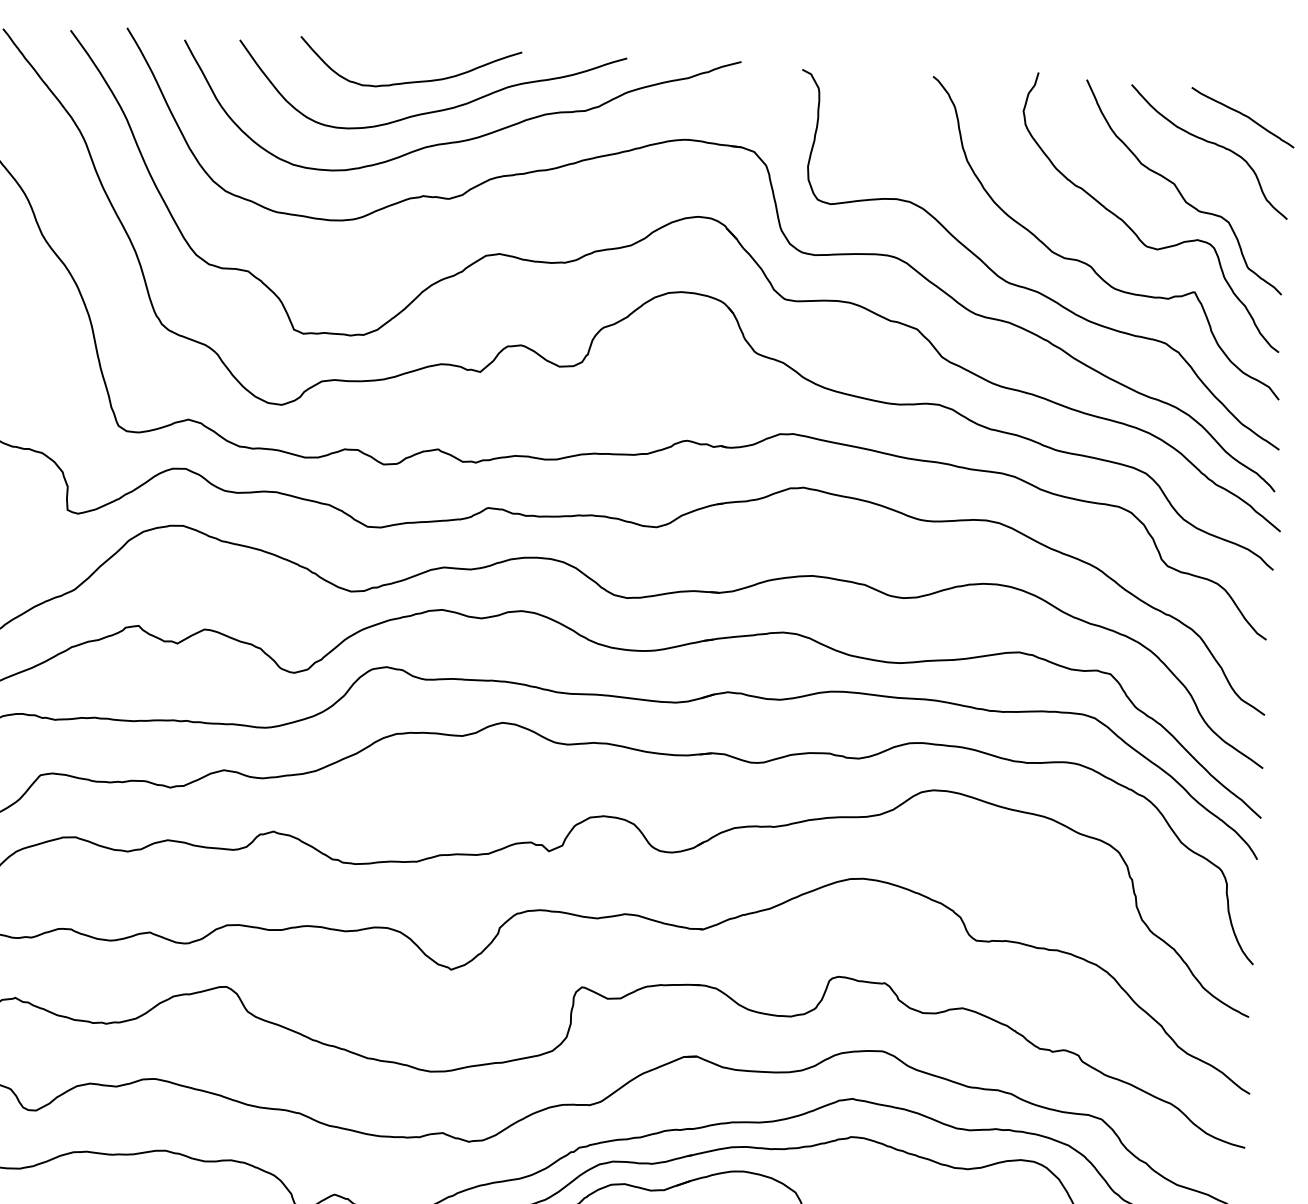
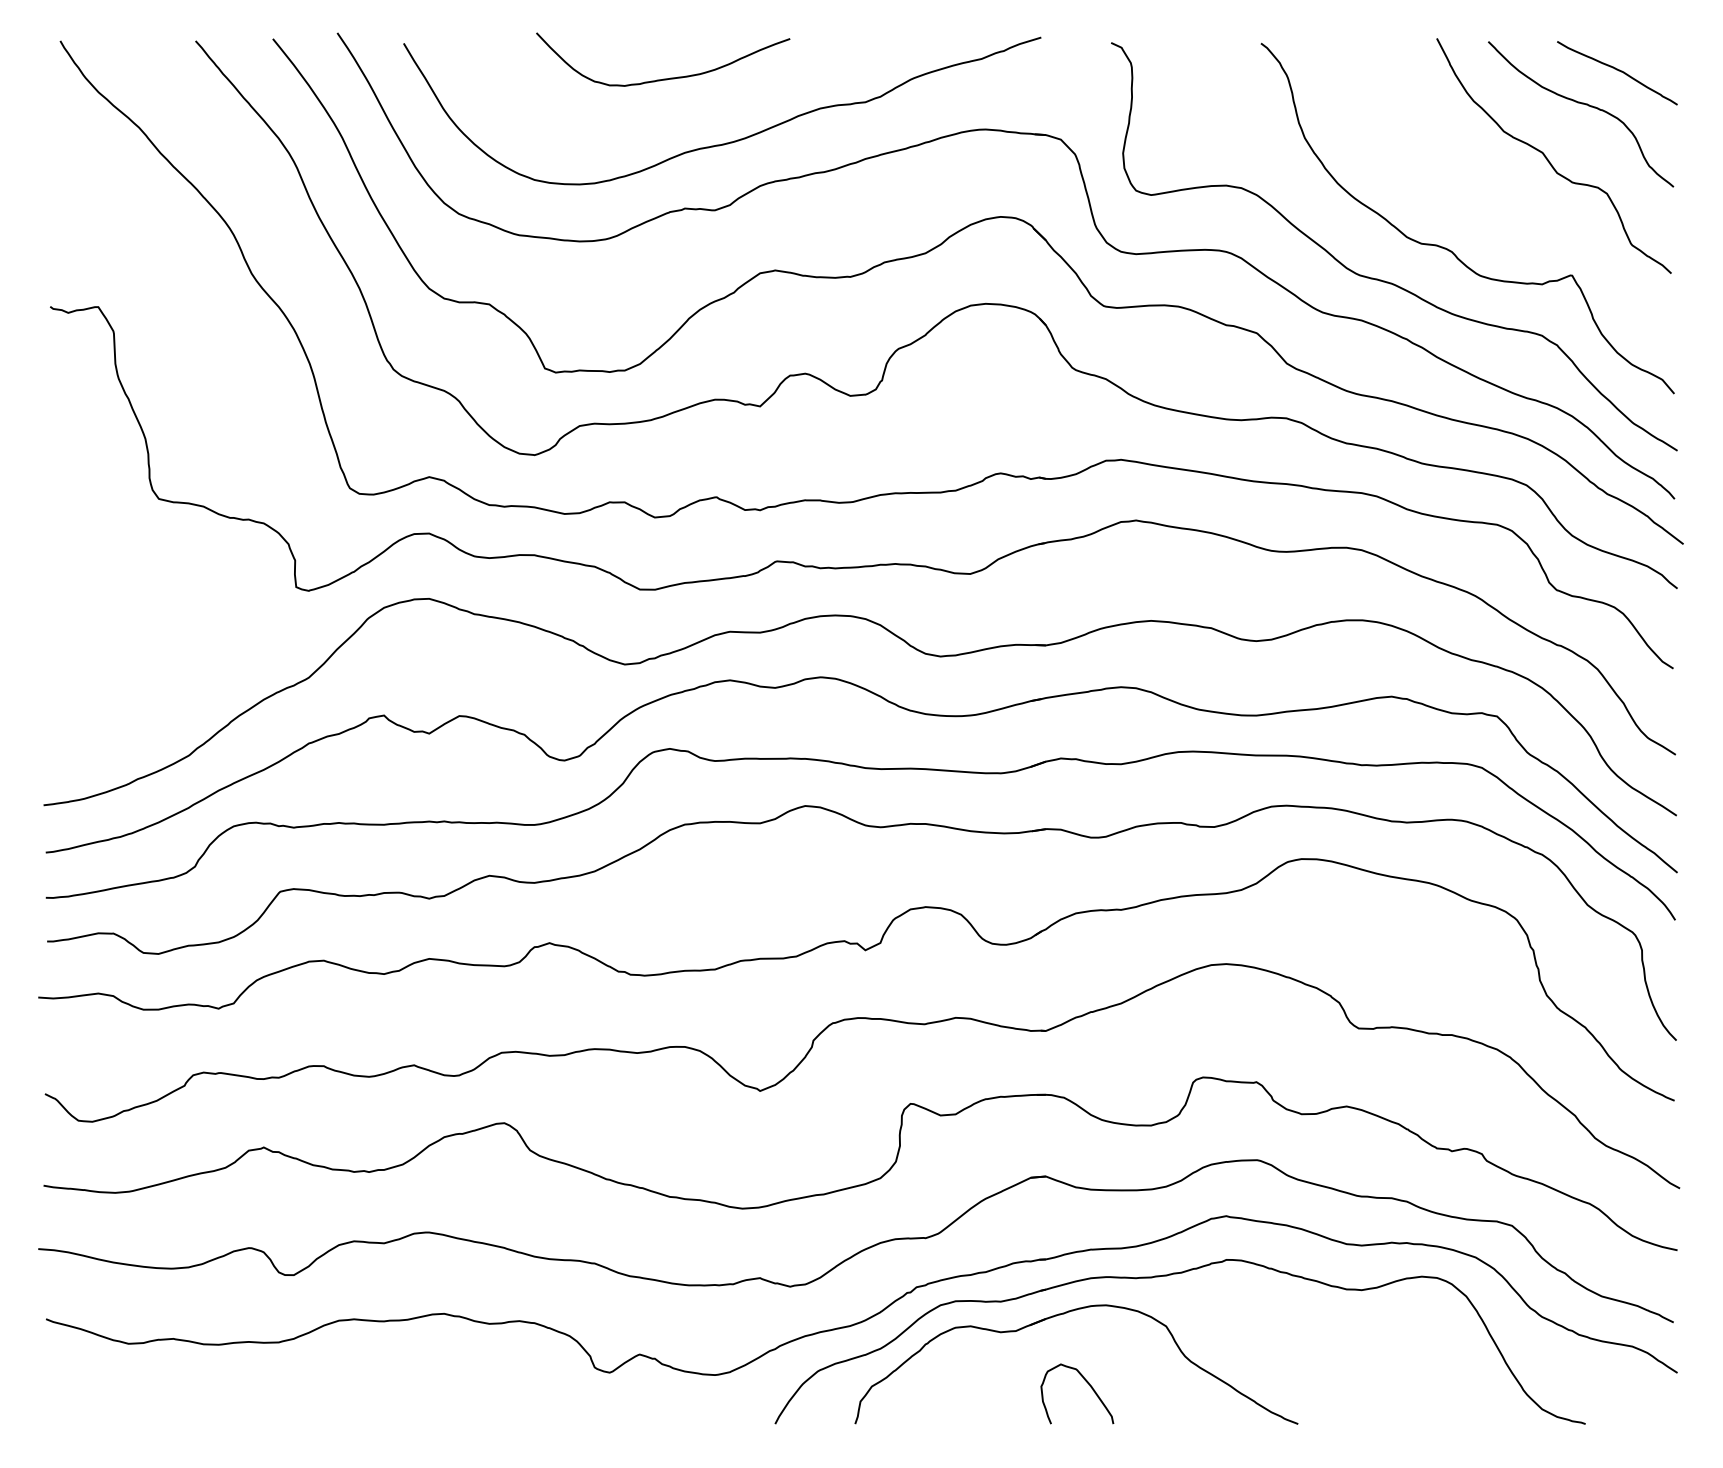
curve: (434, 110) -> (693, 110), removed
curve: (1132, 229) -> (1497, 207), removed

